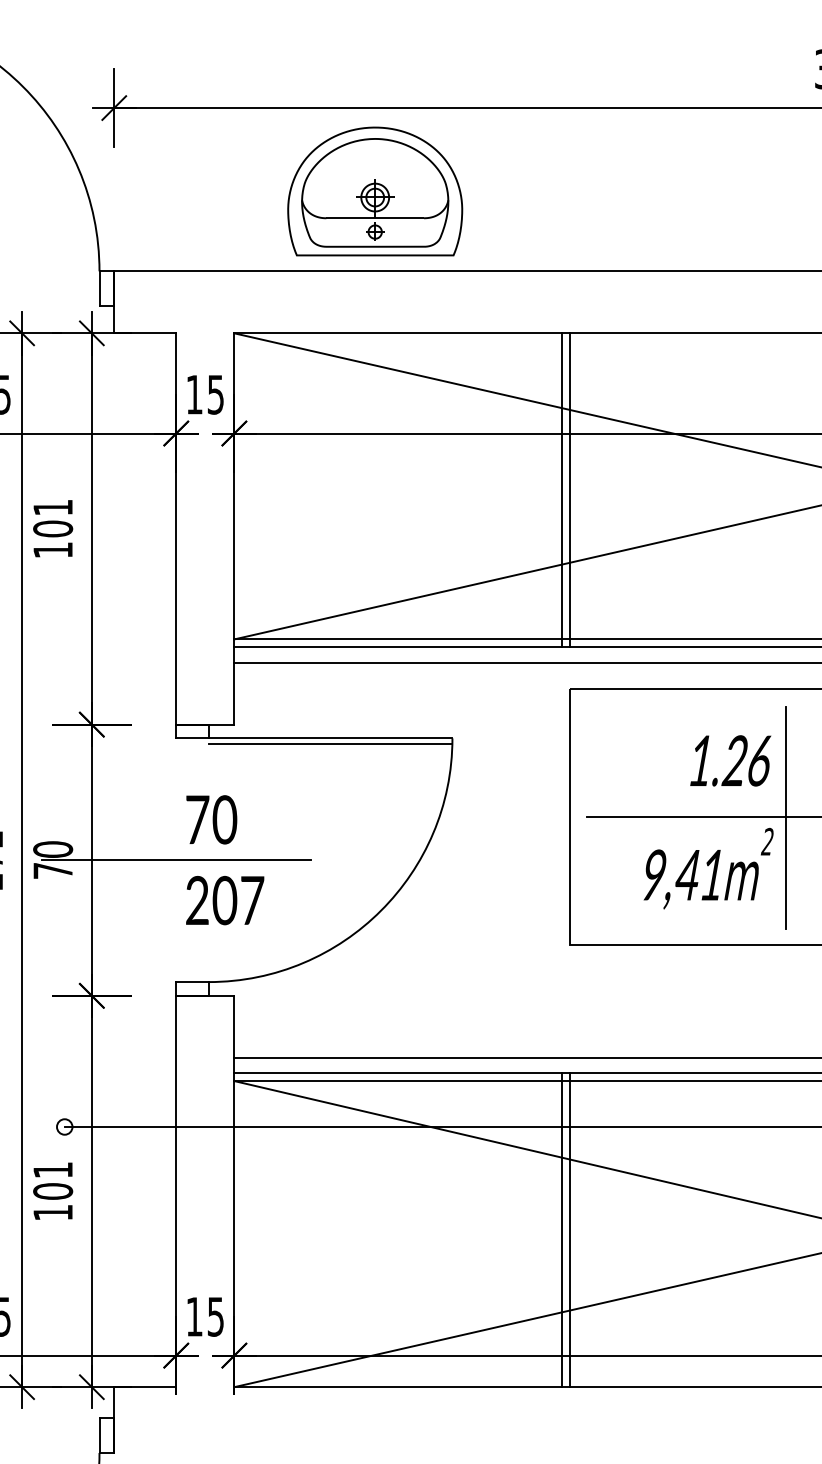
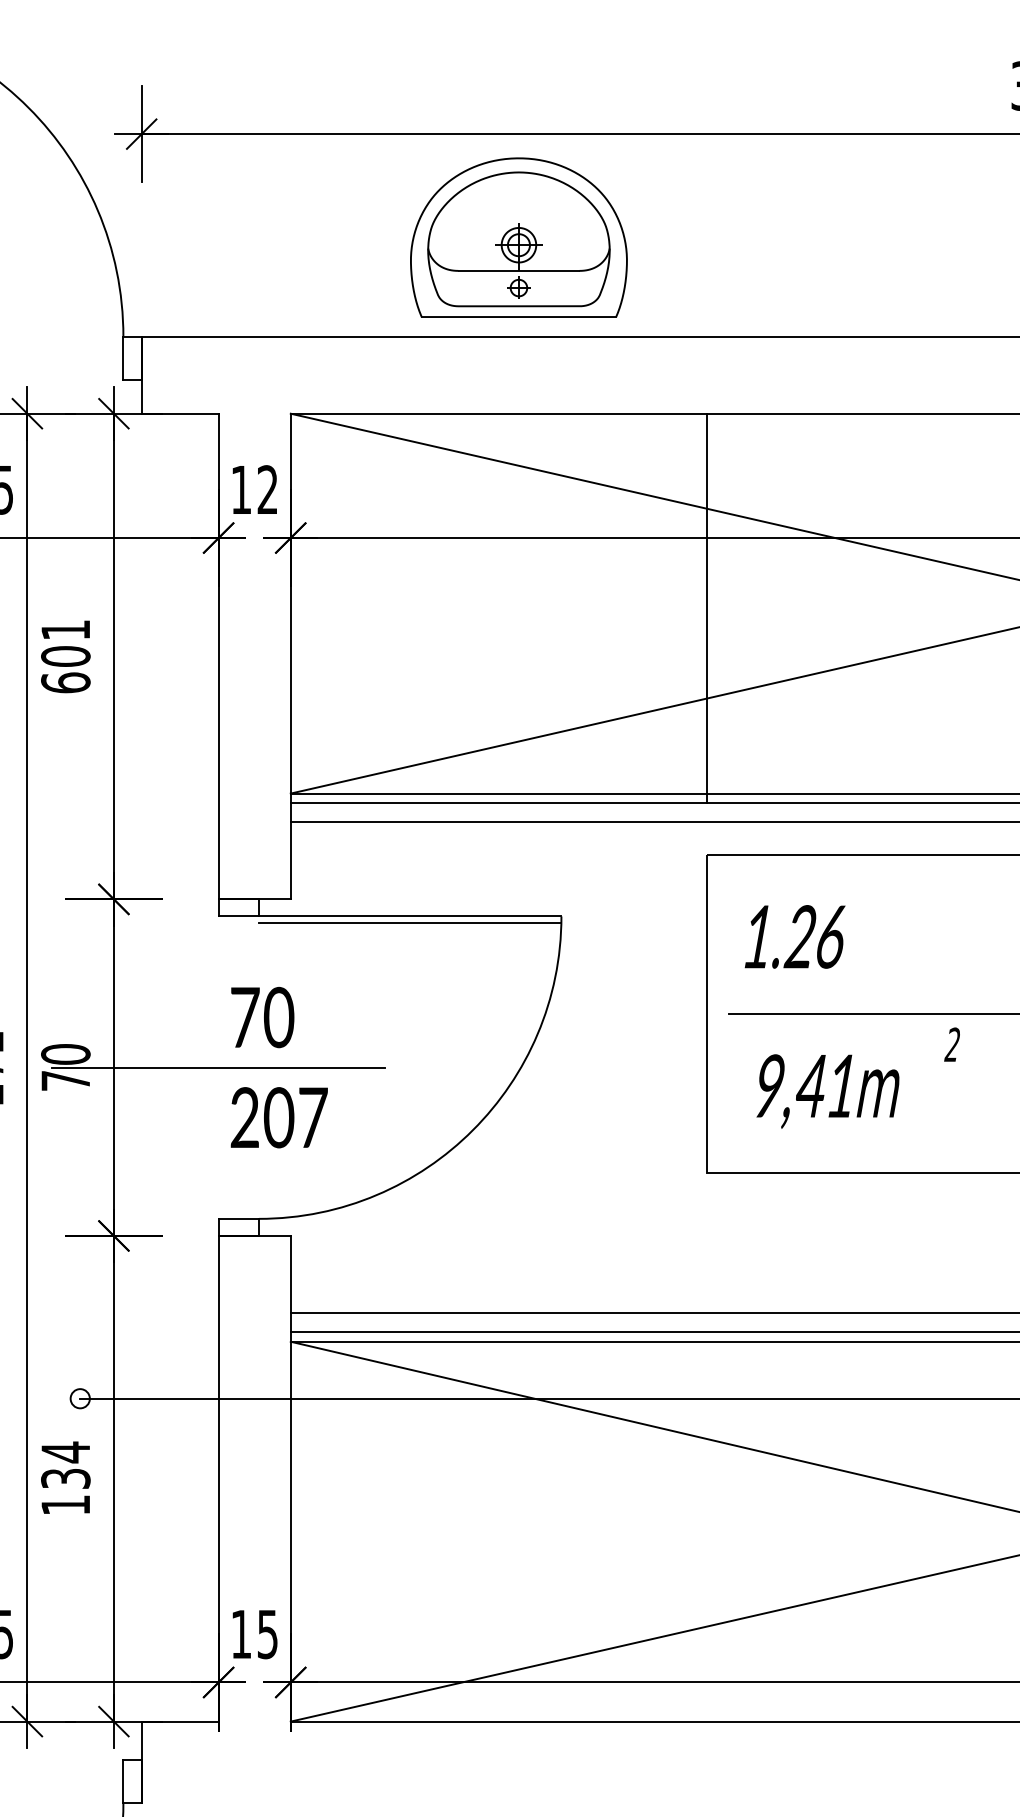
part: (375, 191) -> (519, 237), moved
text: (215, 394) -> (267, 489), 15 -> 12
line: (561, 490) -> (696, 608), removed
text: (53, 549) -> (66, 681), 101 -> 601
text: (730, 760) -> (794, 936), moved
line: (786, 817) -> (976, 1014), removed
text: (700, 879) -> (827, 1091), moved
text: (53, 1180) -> (66, 1465), 101 -> 134
line: (561, 1230) -> (696, 1527), removed
line: (569, 1230) -> (706, 1527), removed

